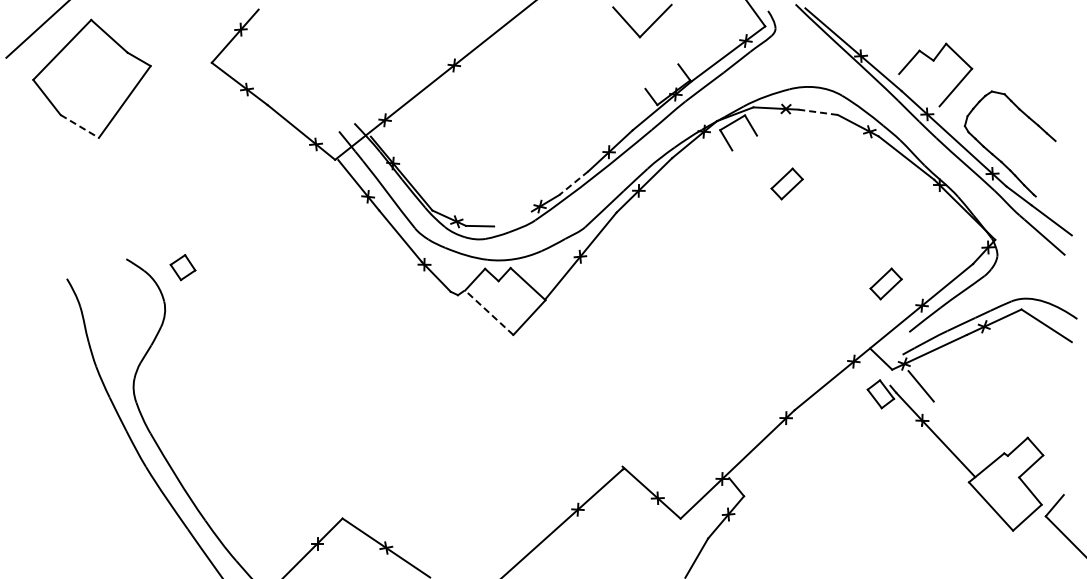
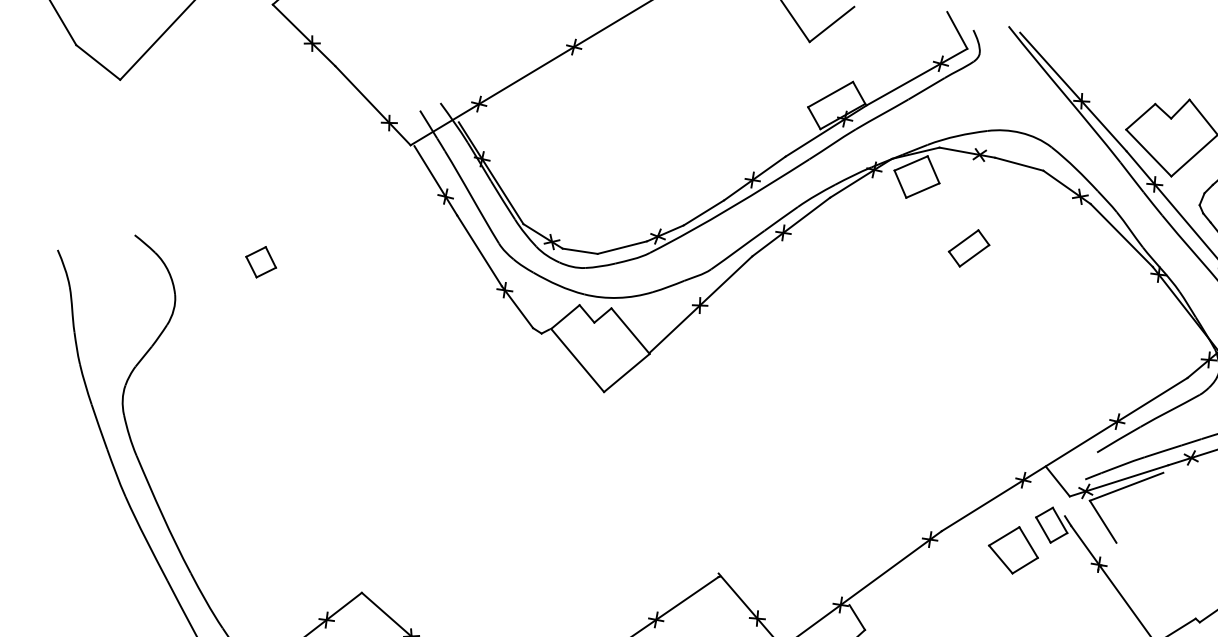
line: (661, 76) -> (830, 94), added
line: (919, 90) -> (1148, 153), added
line: (818, 112) -> (1019, 164), dashed -> solid
line: (80, 126) -> (99, 62), dashed -> solid
line: (744, 142) -> (922, 189), added
line: (573, 183) -> (703, 213), dashed -> solid
line: (512, 218) -> (621, 246), added
part: (182, 267) -> (260, 262), moved
part: (885, 283) -> (1075, 388), removed
line: (489, 312) -> (577, 360), dashed -> solid
line: (935, 356) -> (1125, 487), added
part: (853, 417) -> (1013, 549), added

